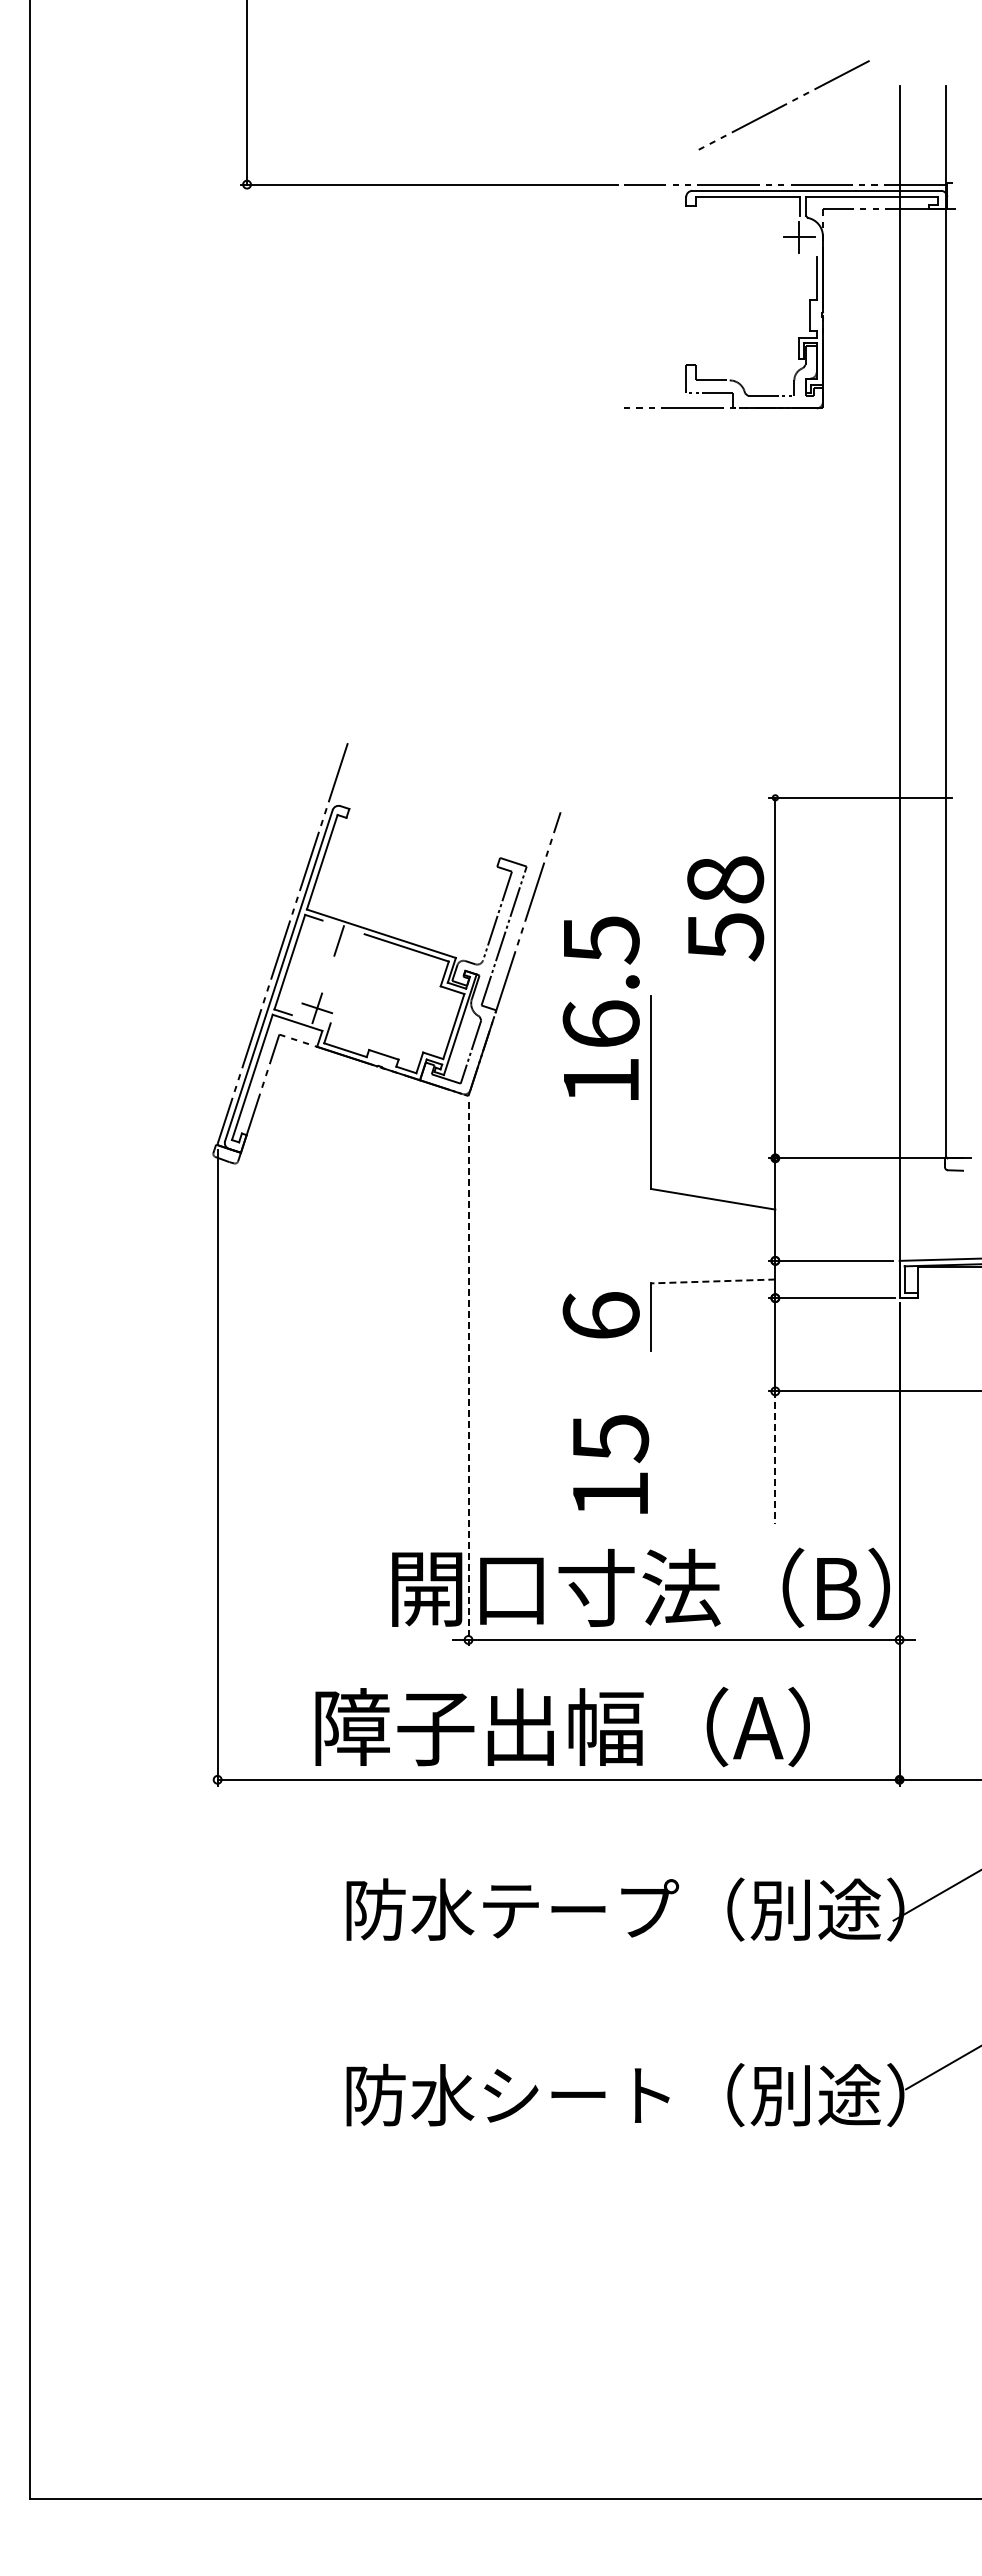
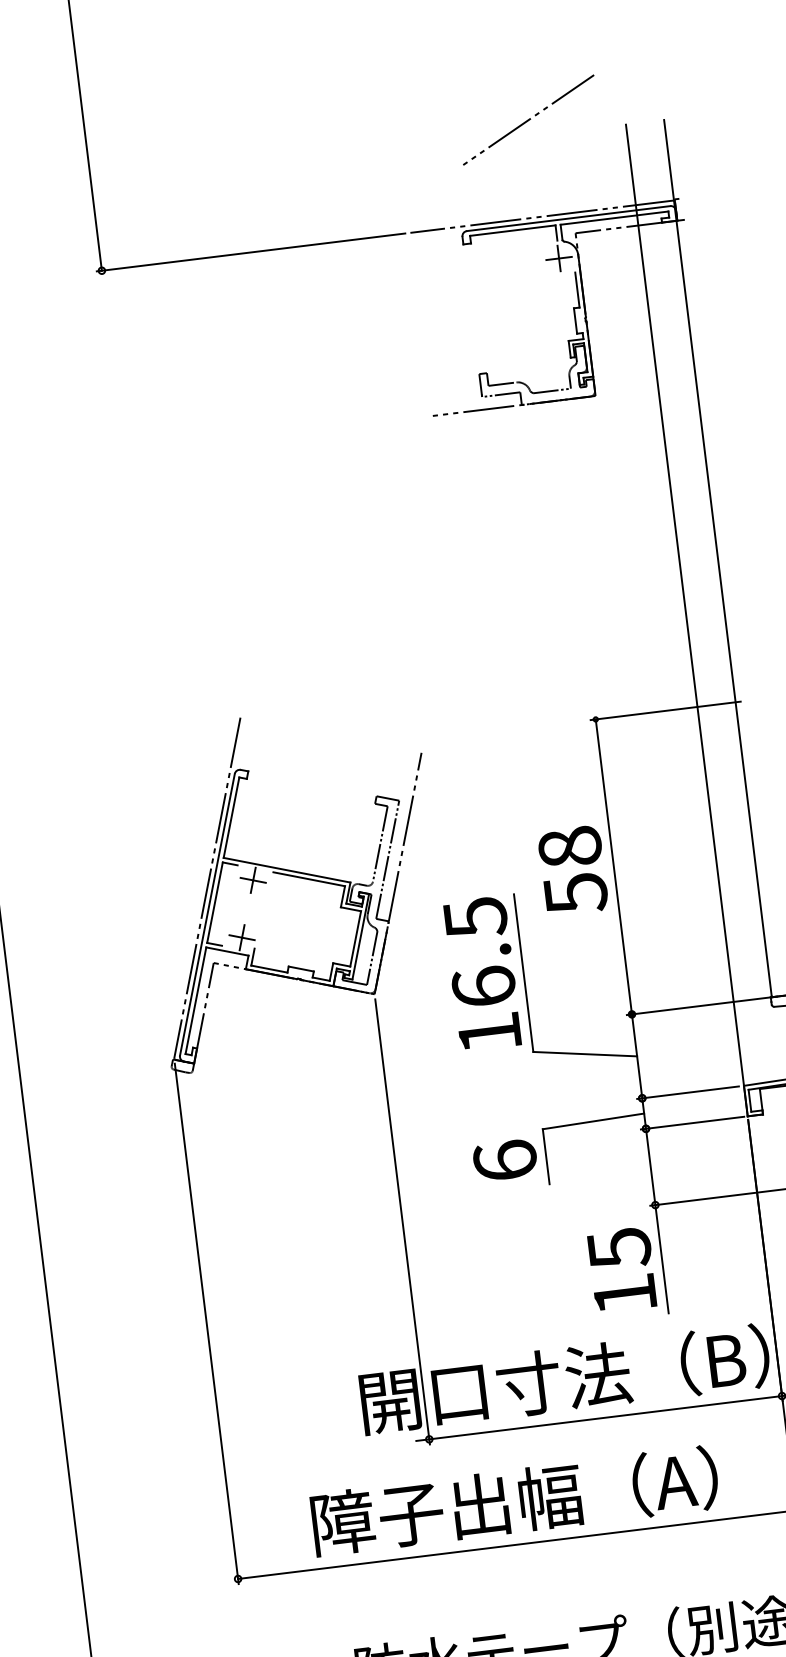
line: (783, 105) -> (528, 120), moved
text: (725, 908) -> (572, 870), moved
line: (338, 940) -> (252, 880), added
text: (600, 1007) -> (481, 973), moved
line: (712, 1281) -> (592, 1121), dashed -> solid
line: (468, 1374) -> (402, 1222), dashed -> solid
line: (775, 1458) -> (662, 1260), dashed -> solid
text: (611, 1464) -> (622, 1269), moved

